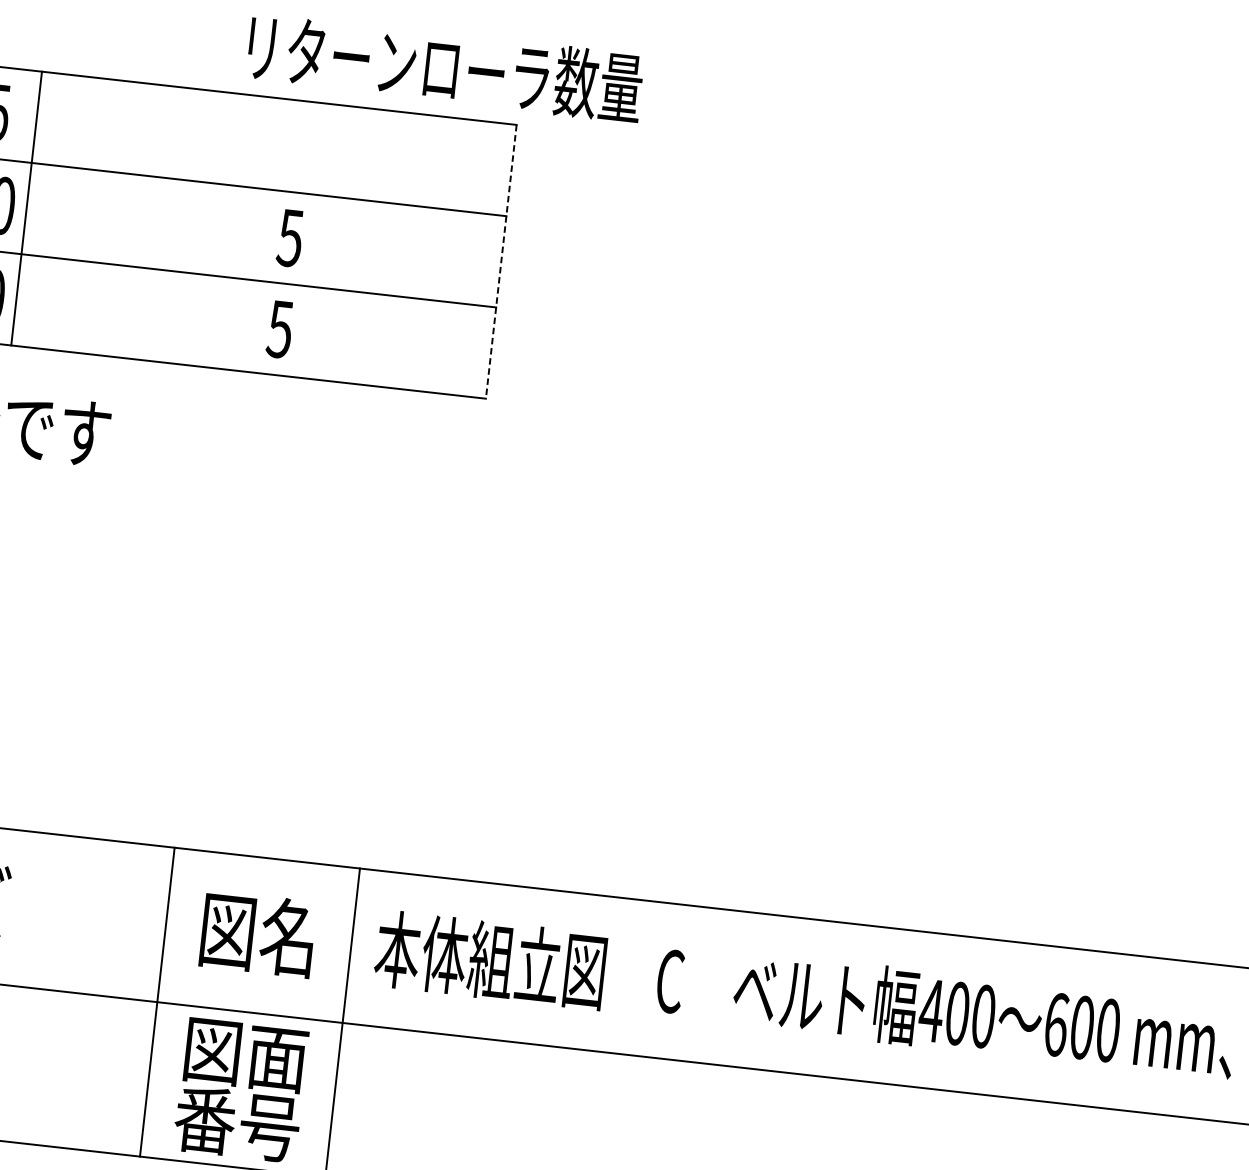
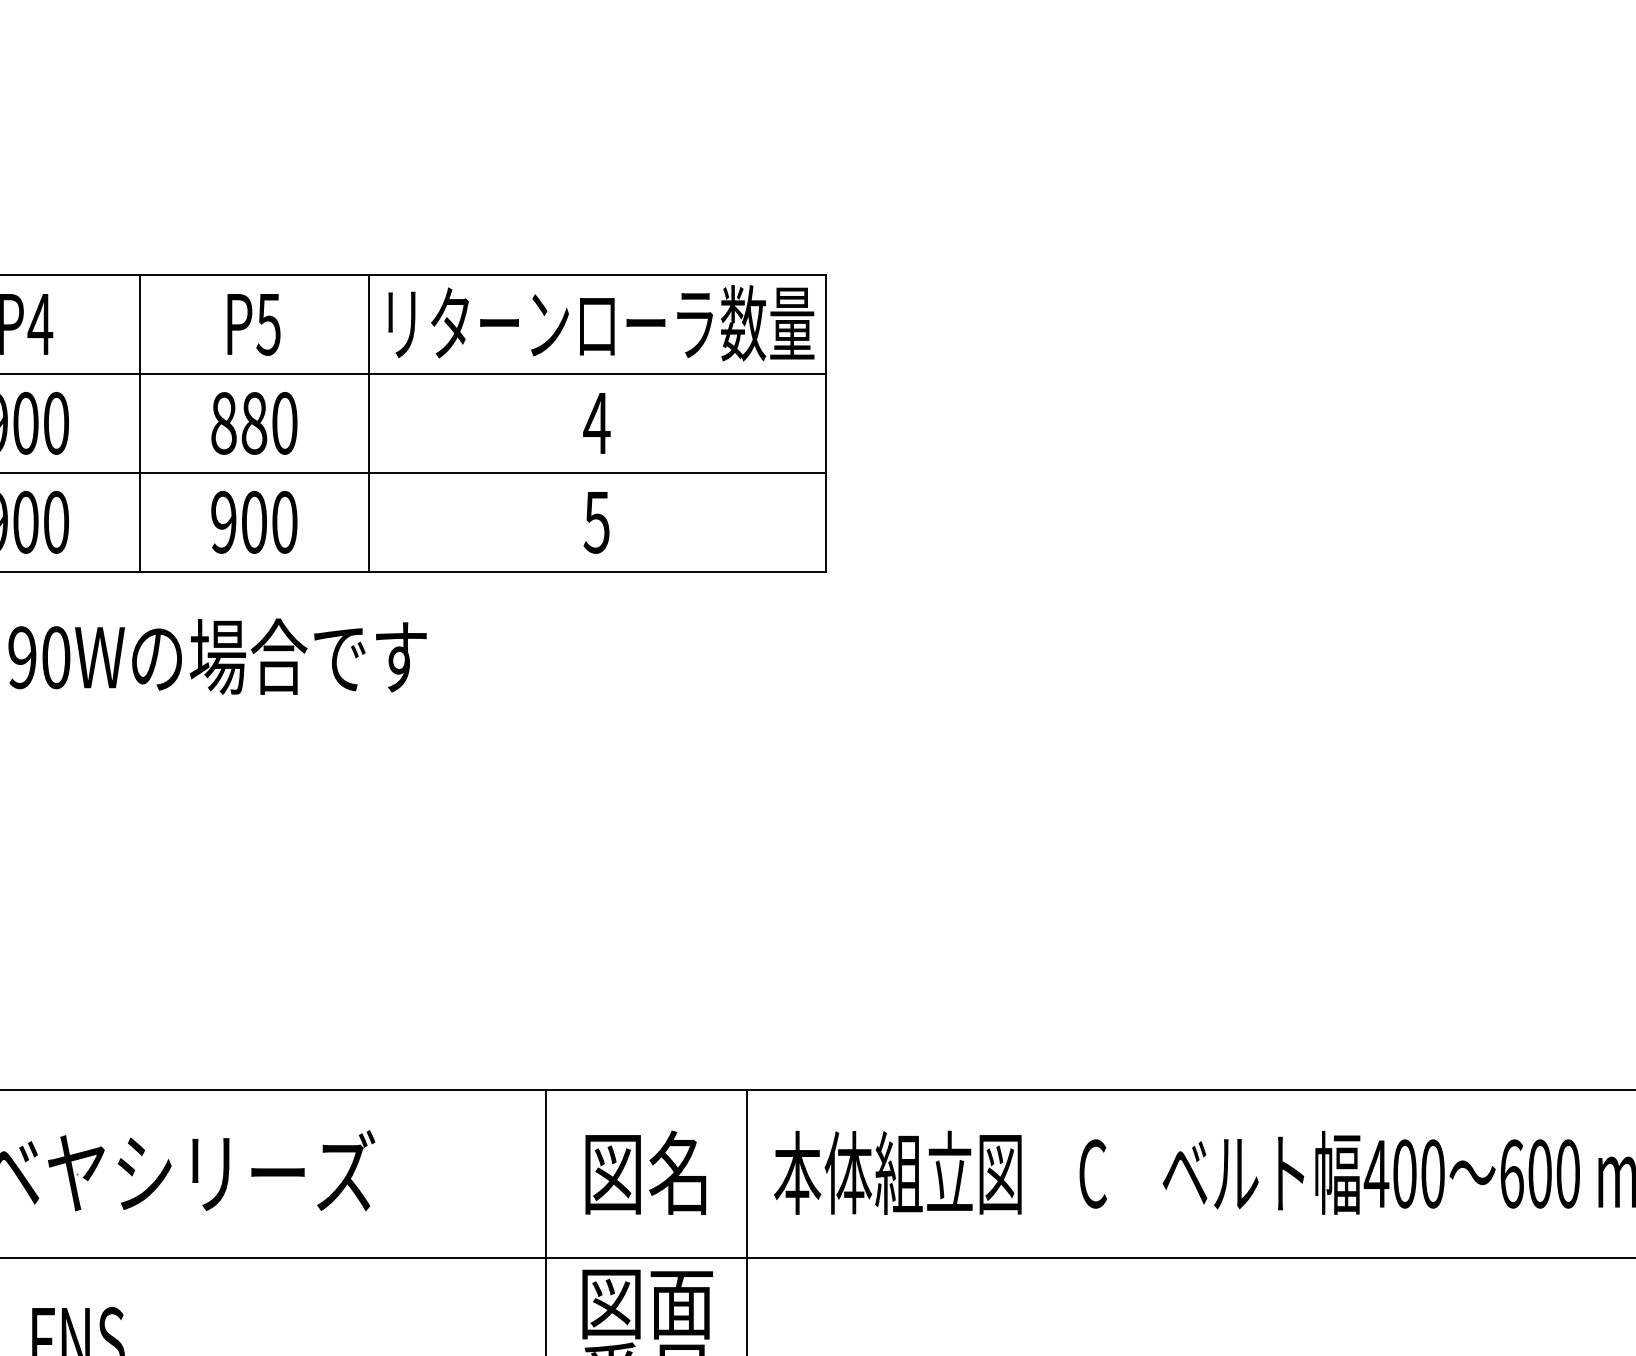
text: (445, 67) -> (601, 323), moved
line: (26, 207) -> (368, 422), moved
text: (290, 238) -> (596, 423), 5 -> 4
line: (501, 261) -> (825, 423), dashed -> solid

